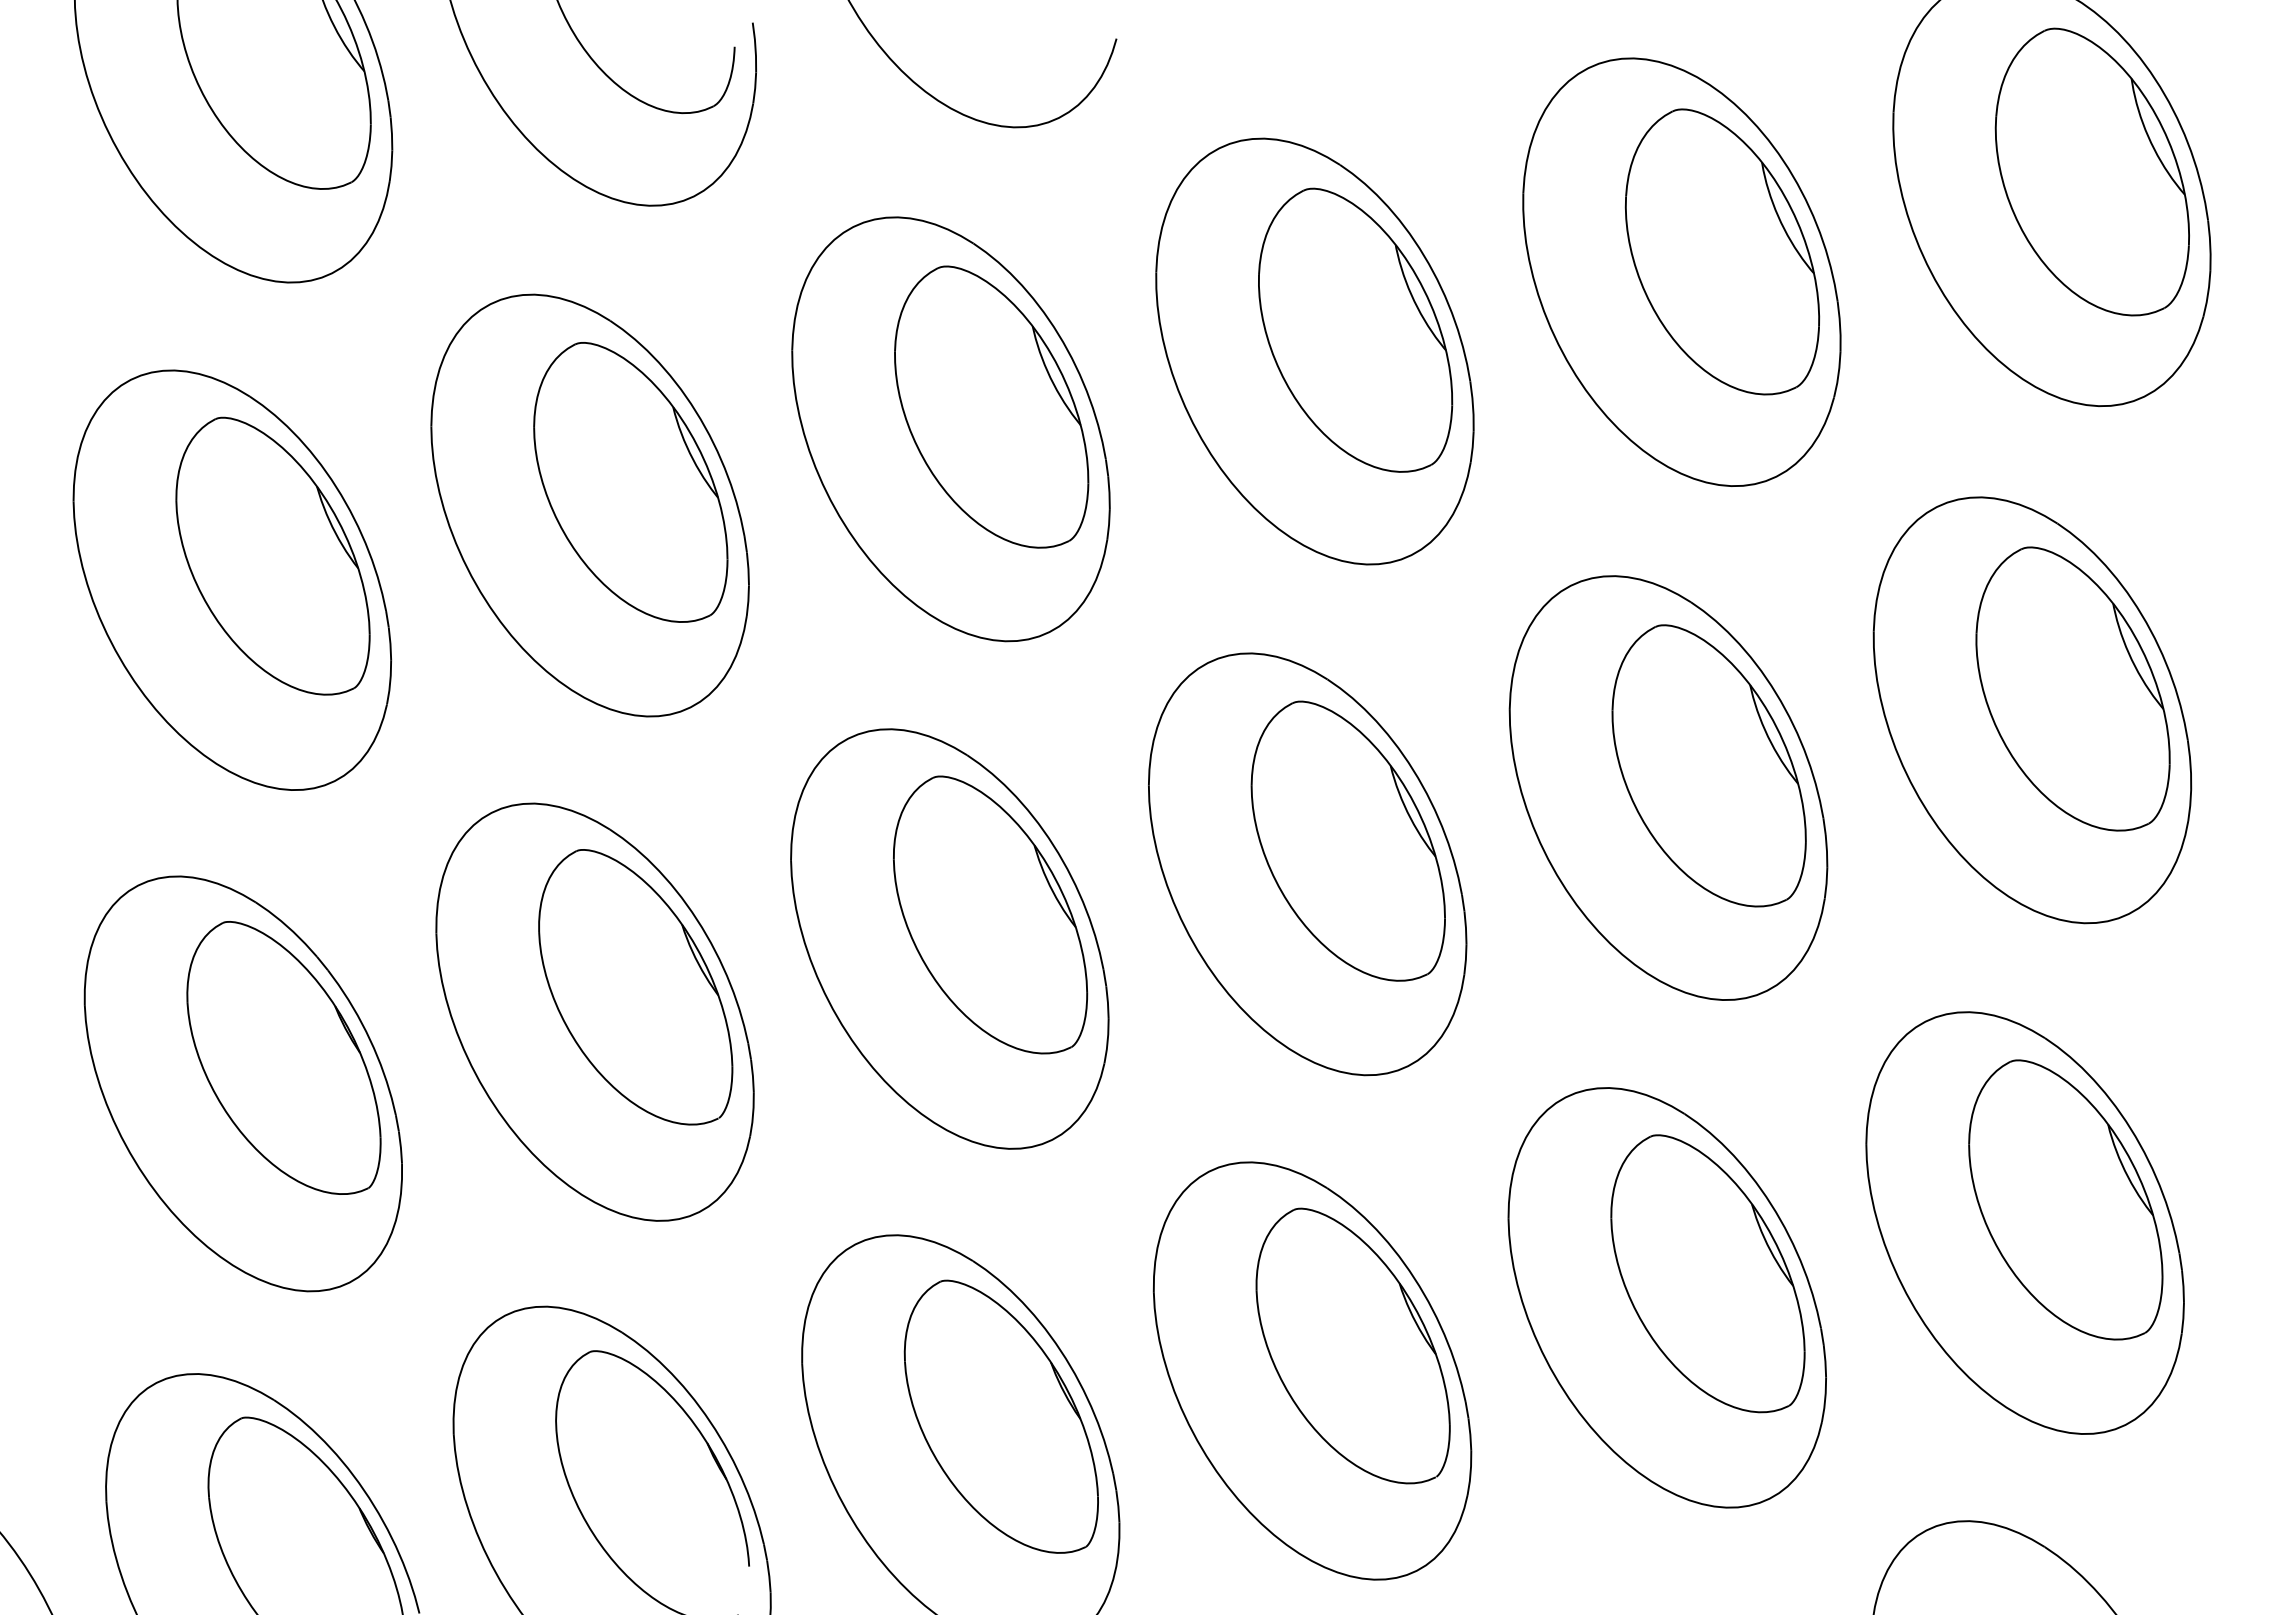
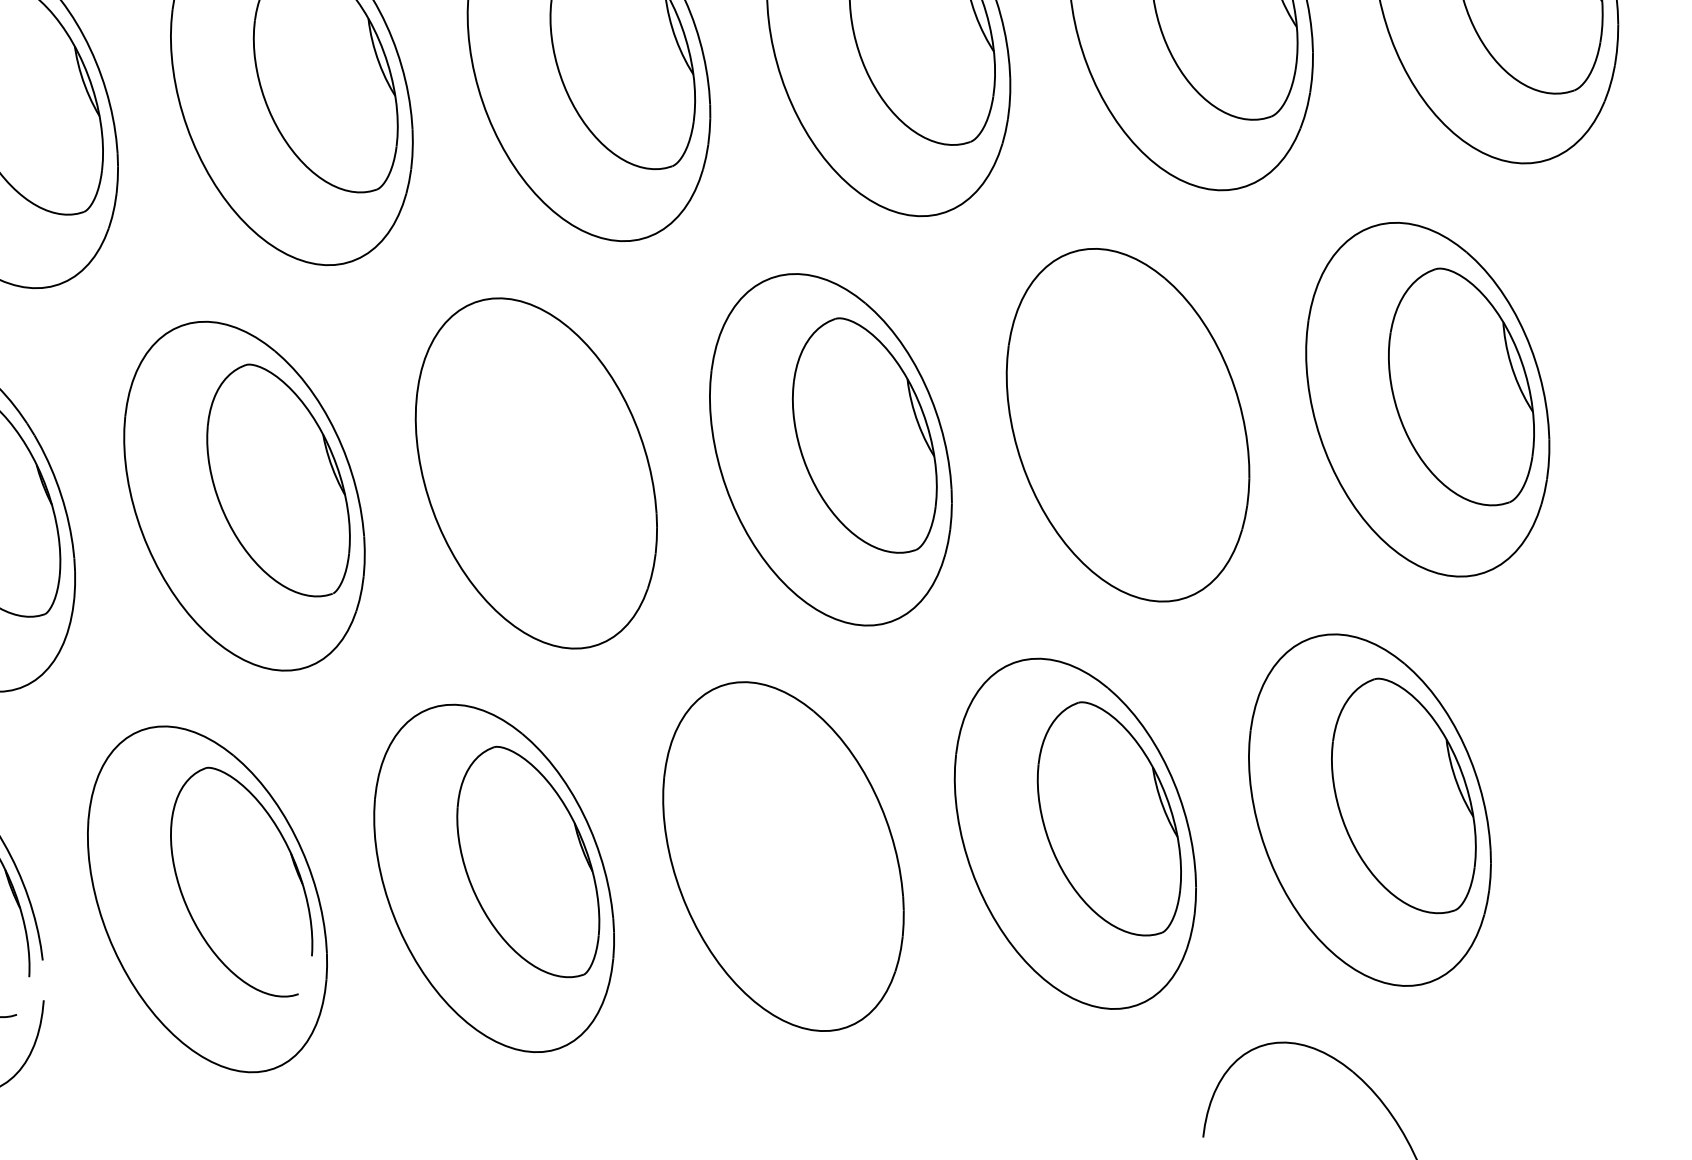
part: (1708, 765) -> (1162, 411), removed
part: (990, 914) -> (571, 457), removed
part: (1352, 1345) -> (818, 840), removed

